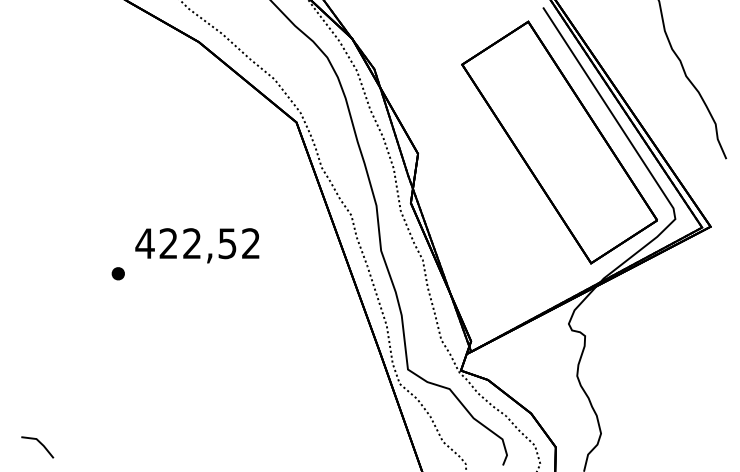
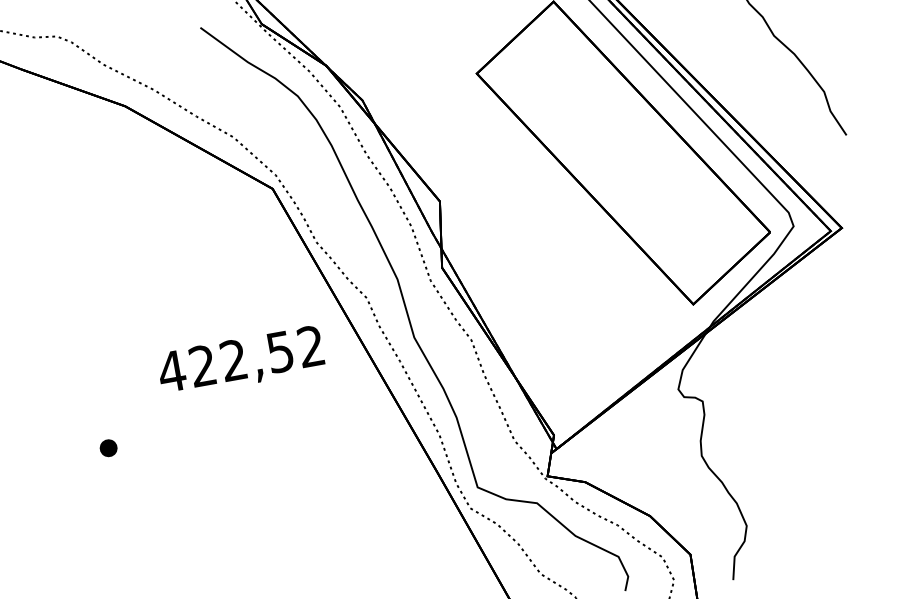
text: (197, 245) -> (241, 361), moved
part: (117, 273) -> (107, 448), moved

